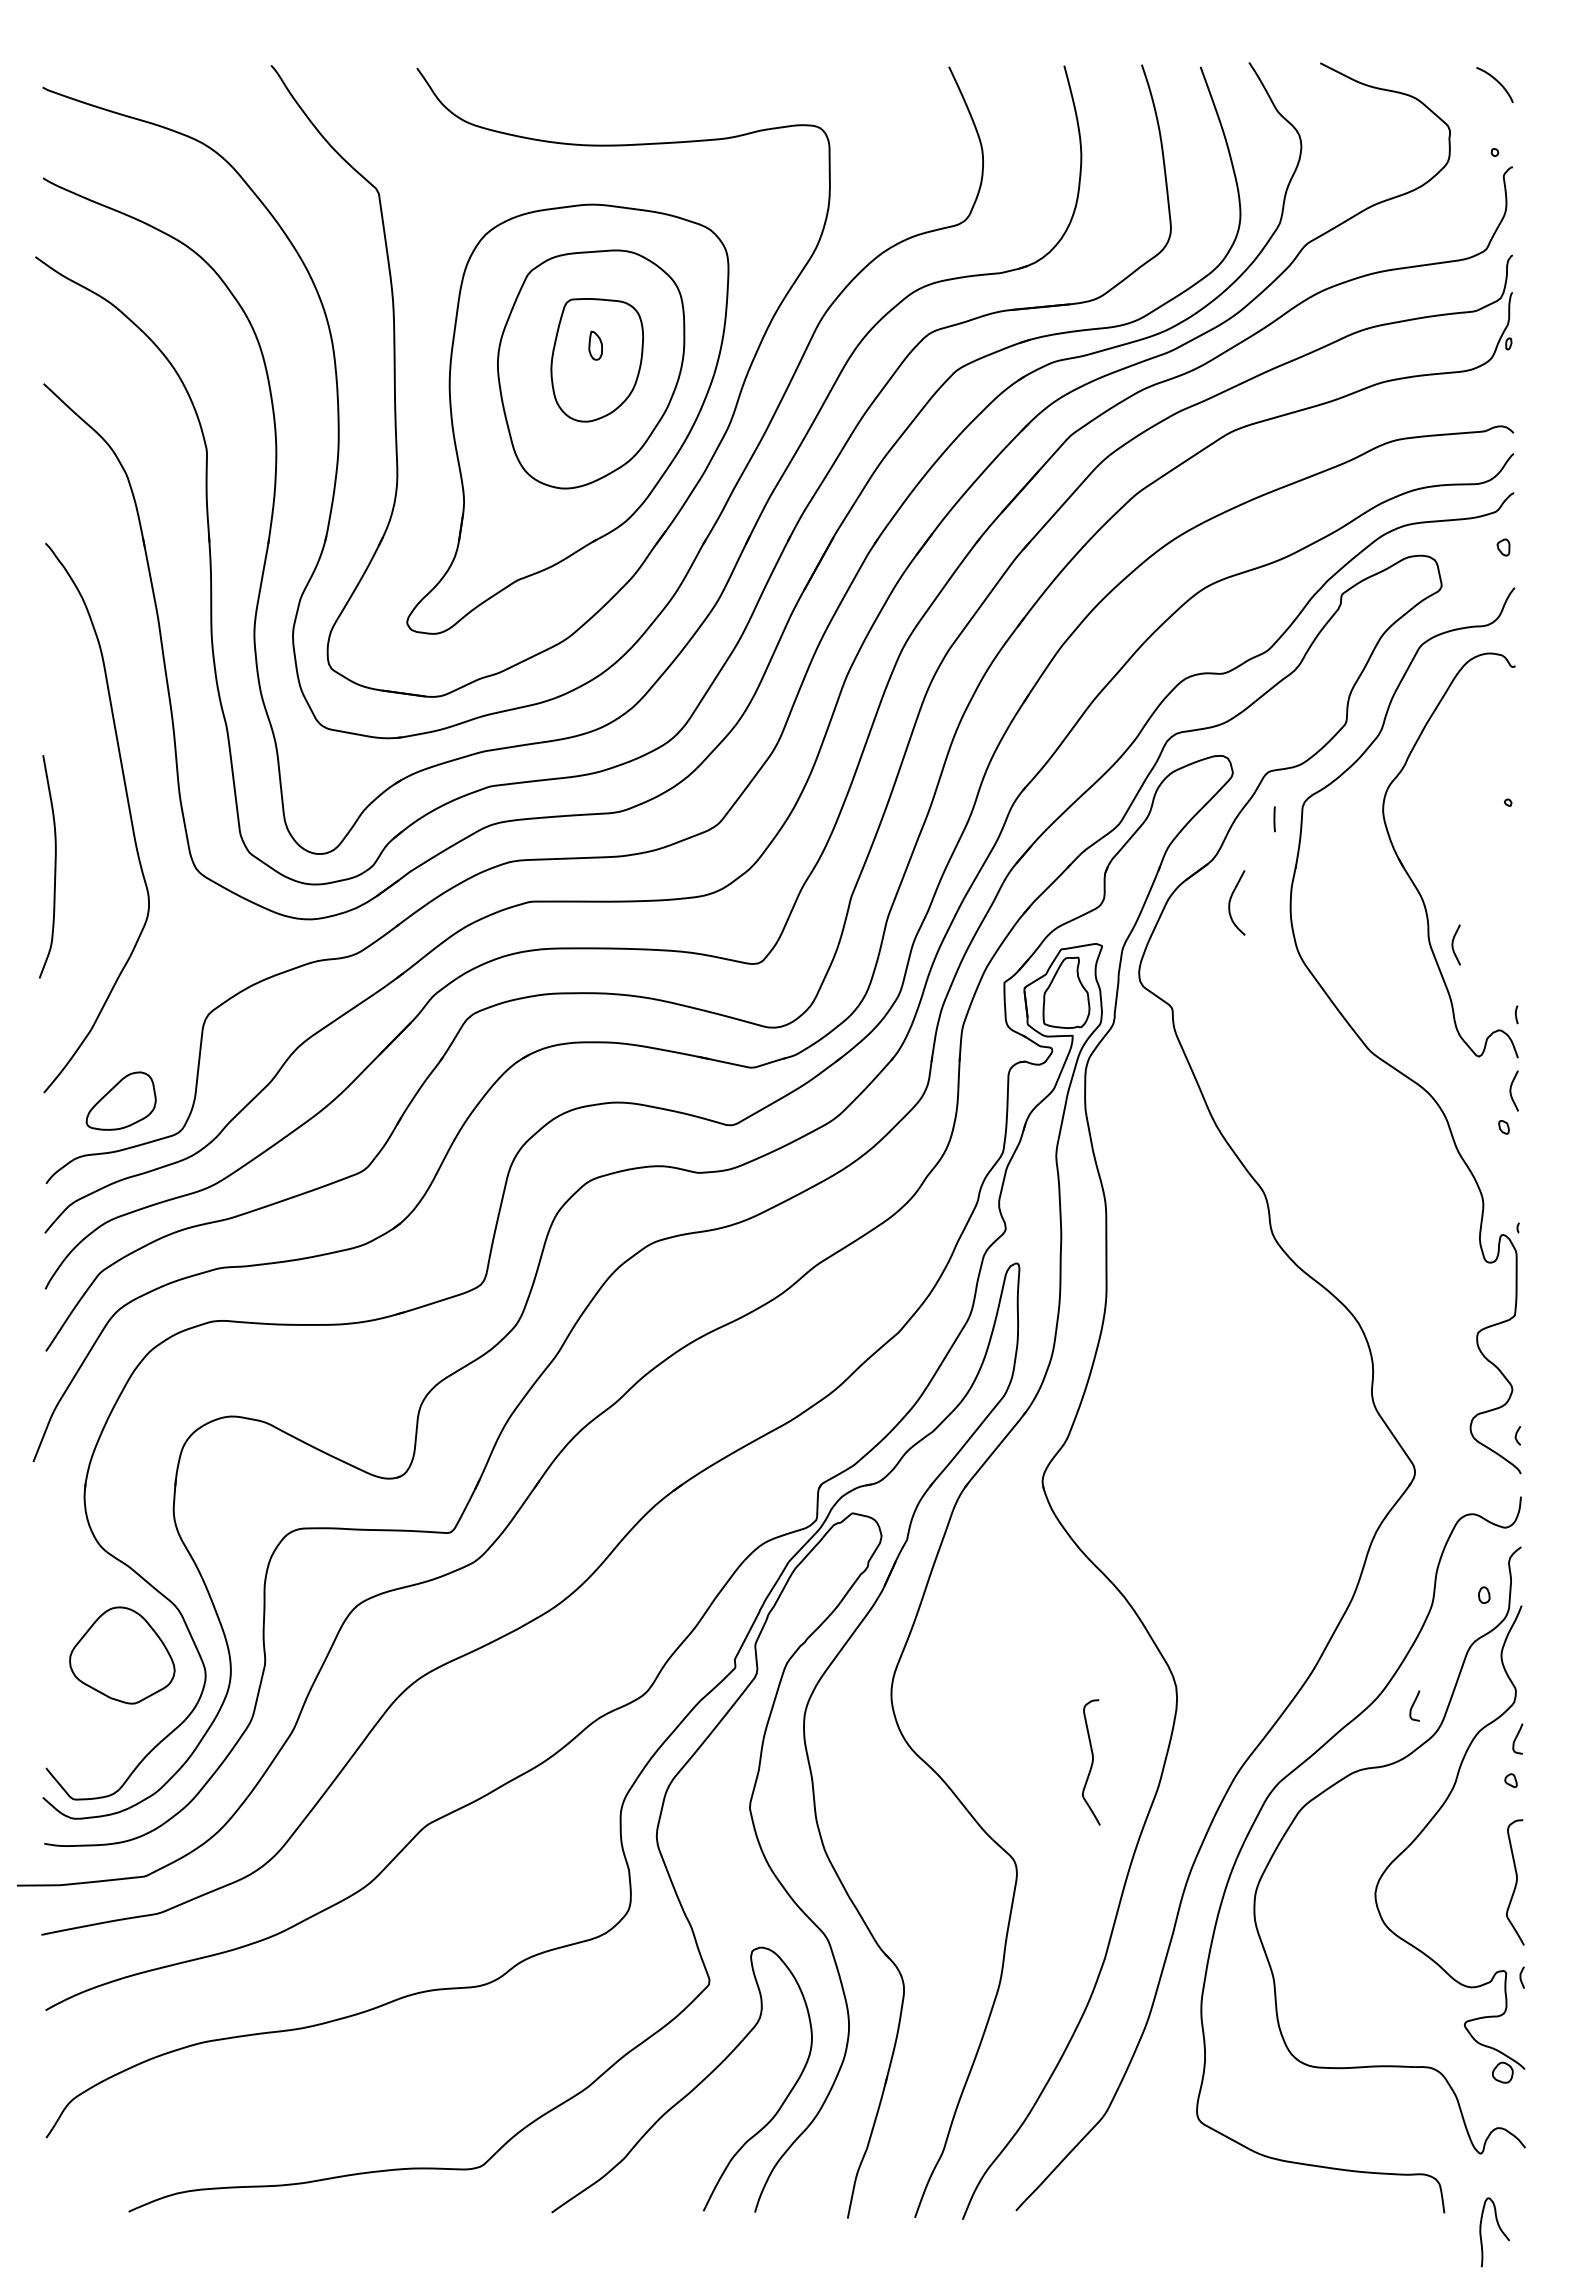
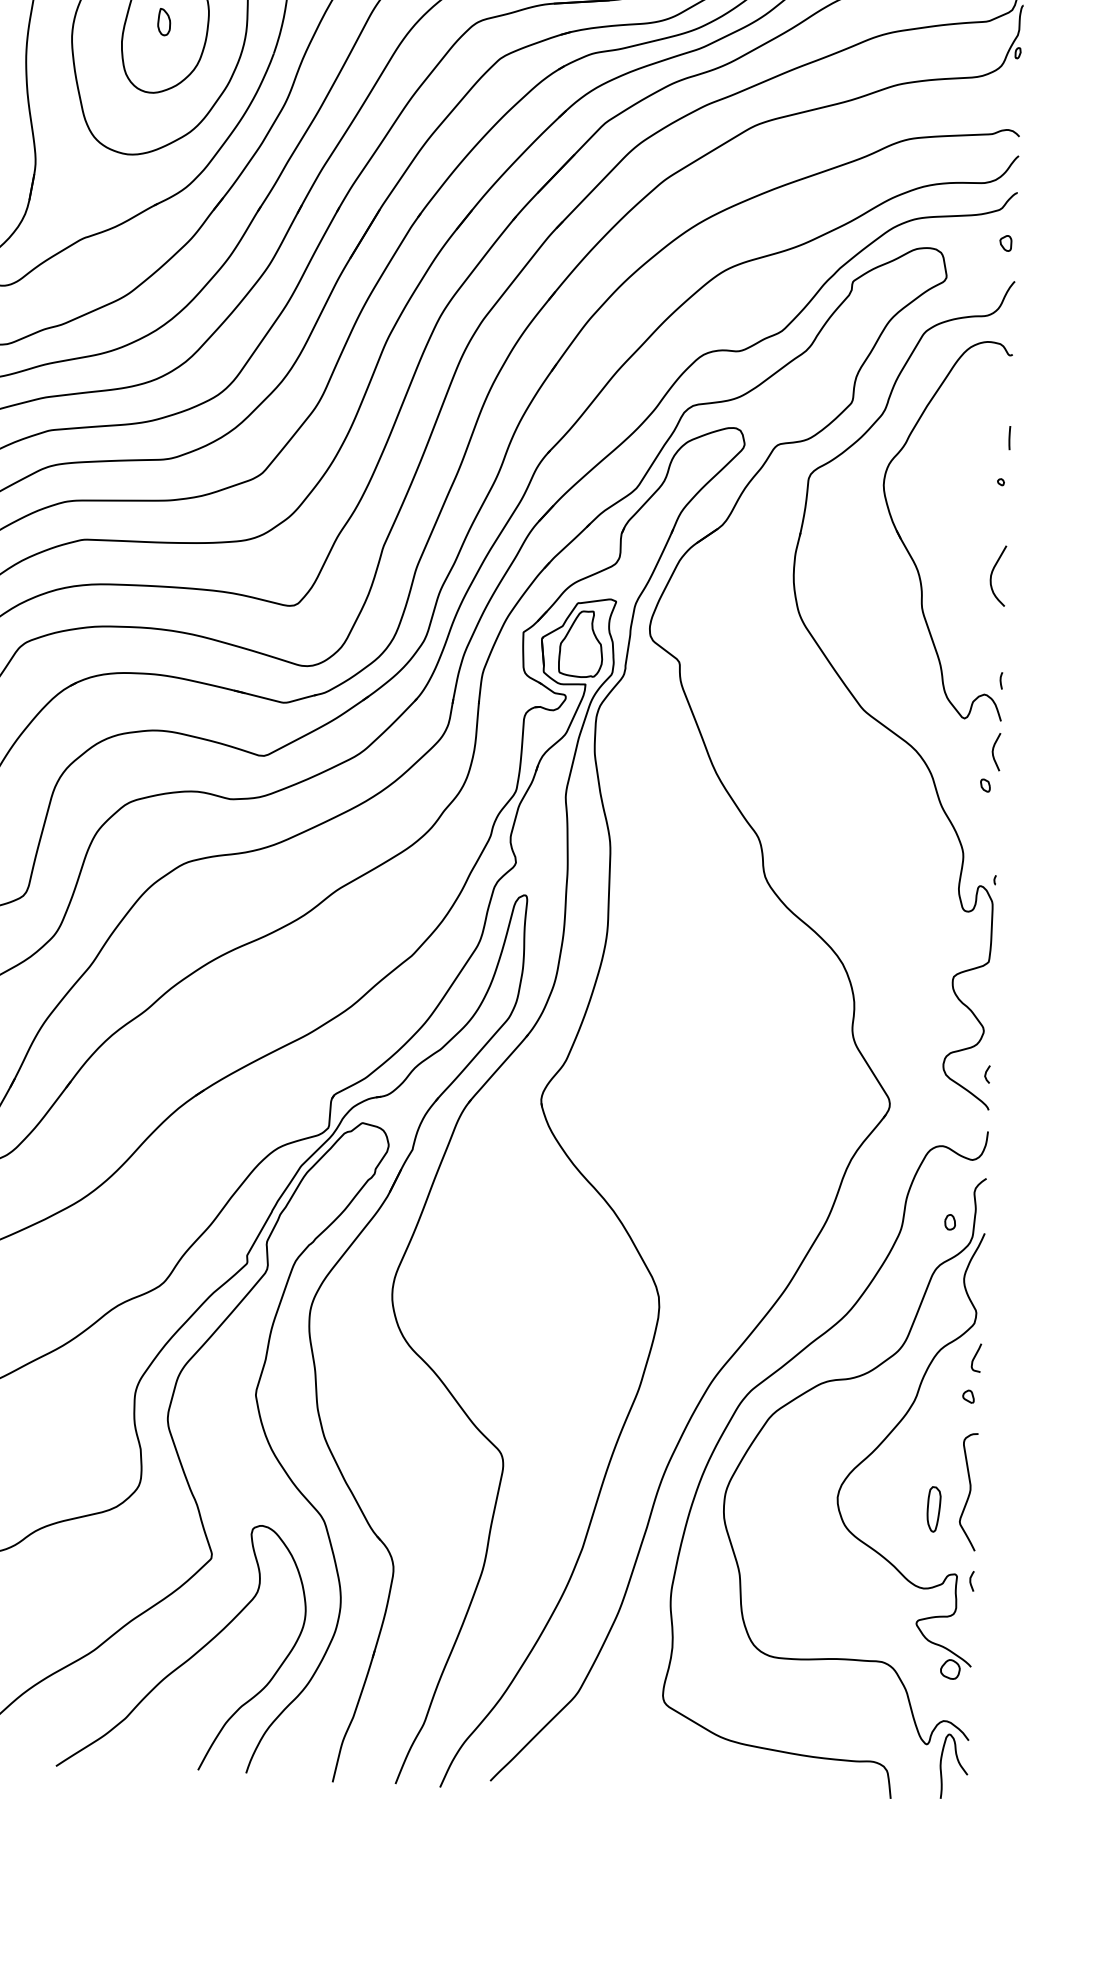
line: (1274, 819) -> (1009, 438), moved
curve: (1231, 899) -> (993, 572), moved
curve: (1453, 944) -> (944, 612), removed
curve: (1414, 1704) -> (881, 1321), removed
curve: (1091, 1762) -> (576, 1364), removed
part: (1478, 1902) -> (933, 1509), added
curve: (1499, 2229) -> (958, 1764), moved

